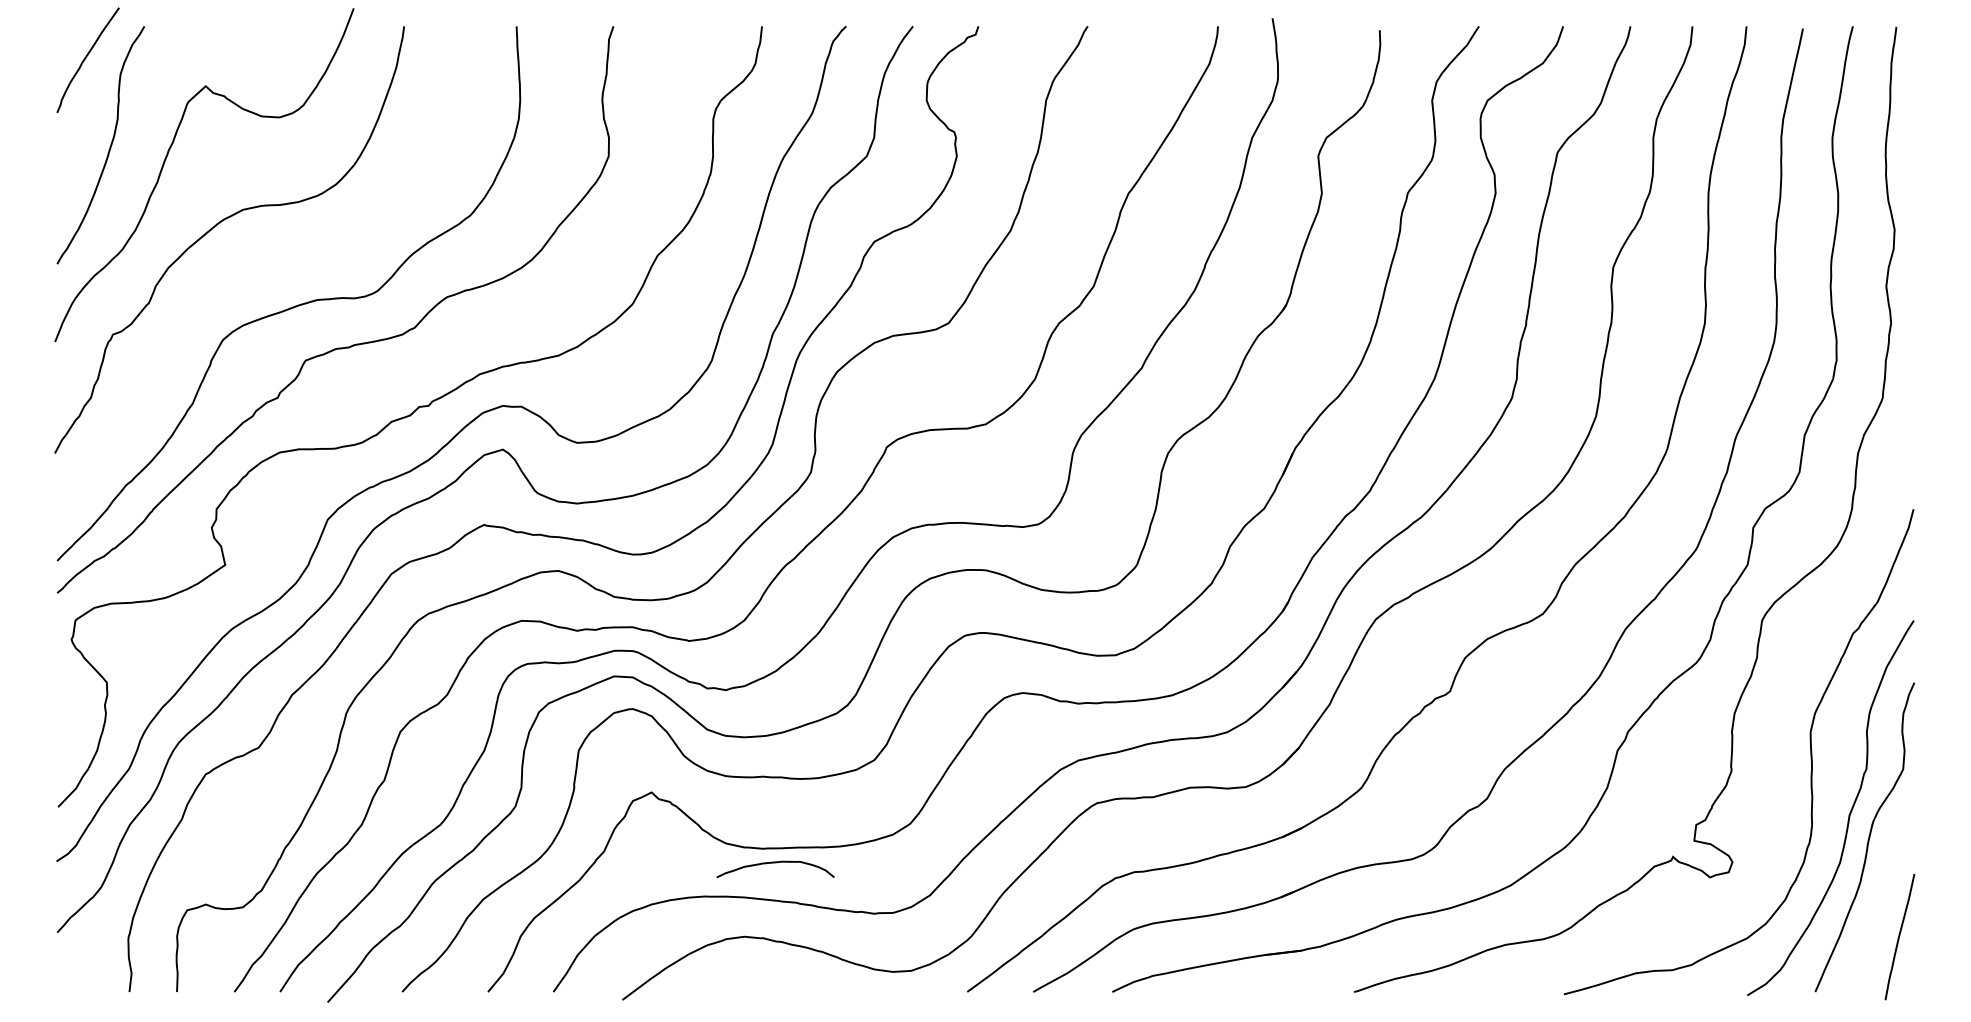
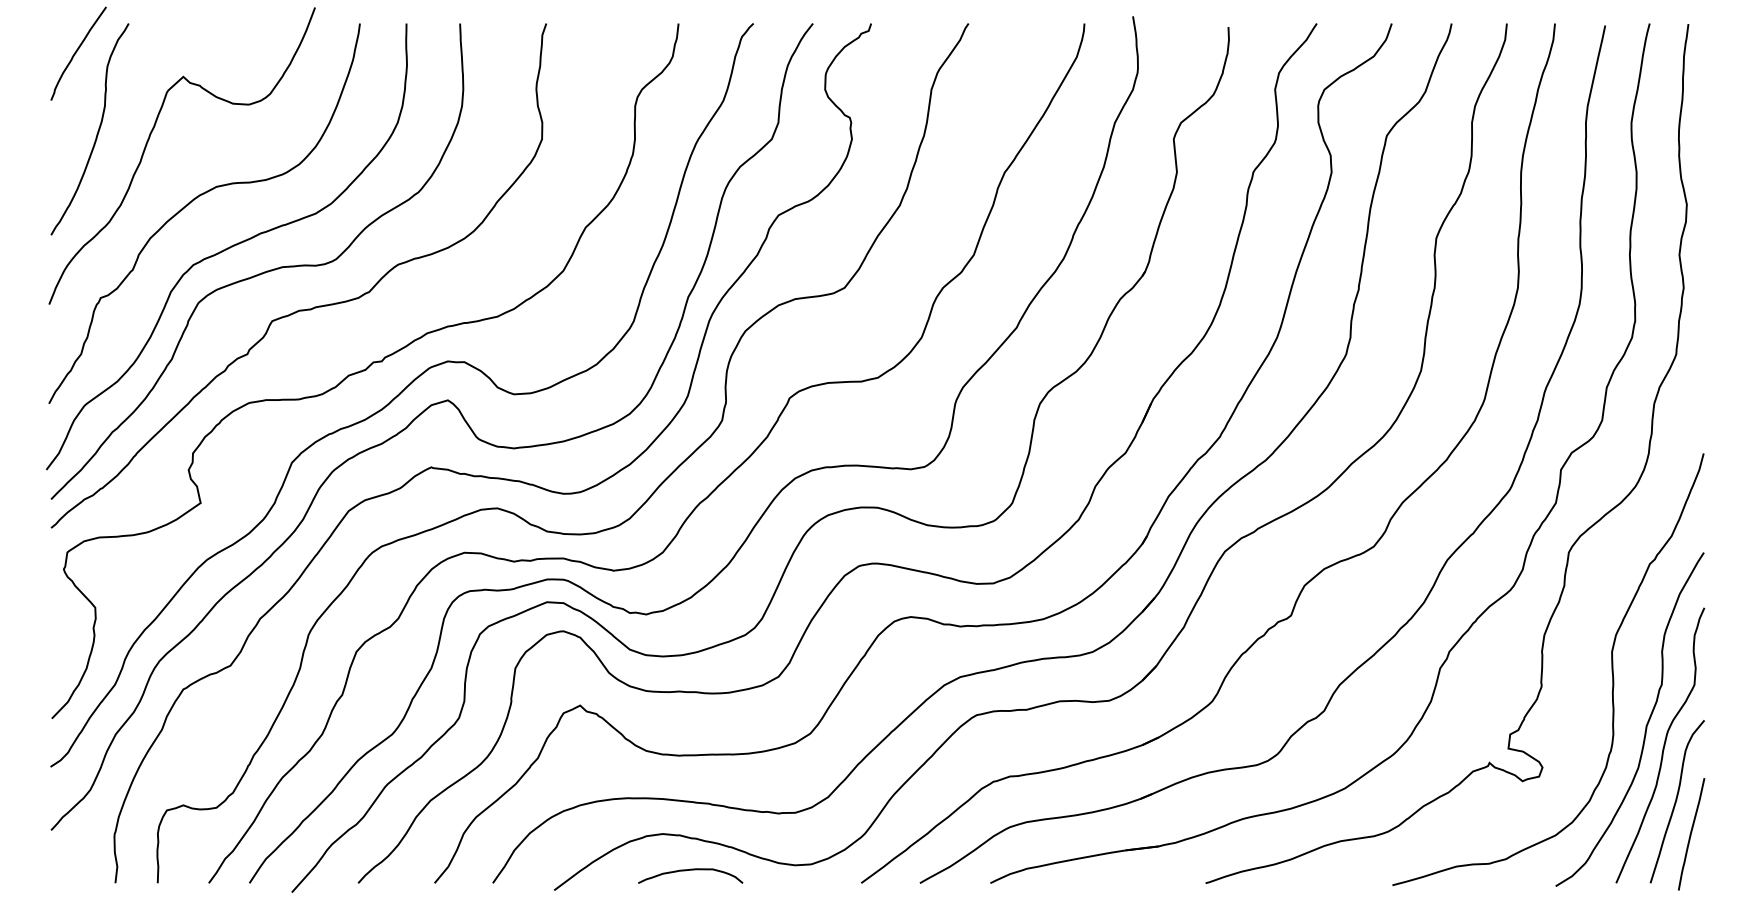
curve: (255, 277) -> (227, 247), added
curve: (775, 863) -> (690, 870), moved
curve: (1883, 900) -> (1676, 801), added

